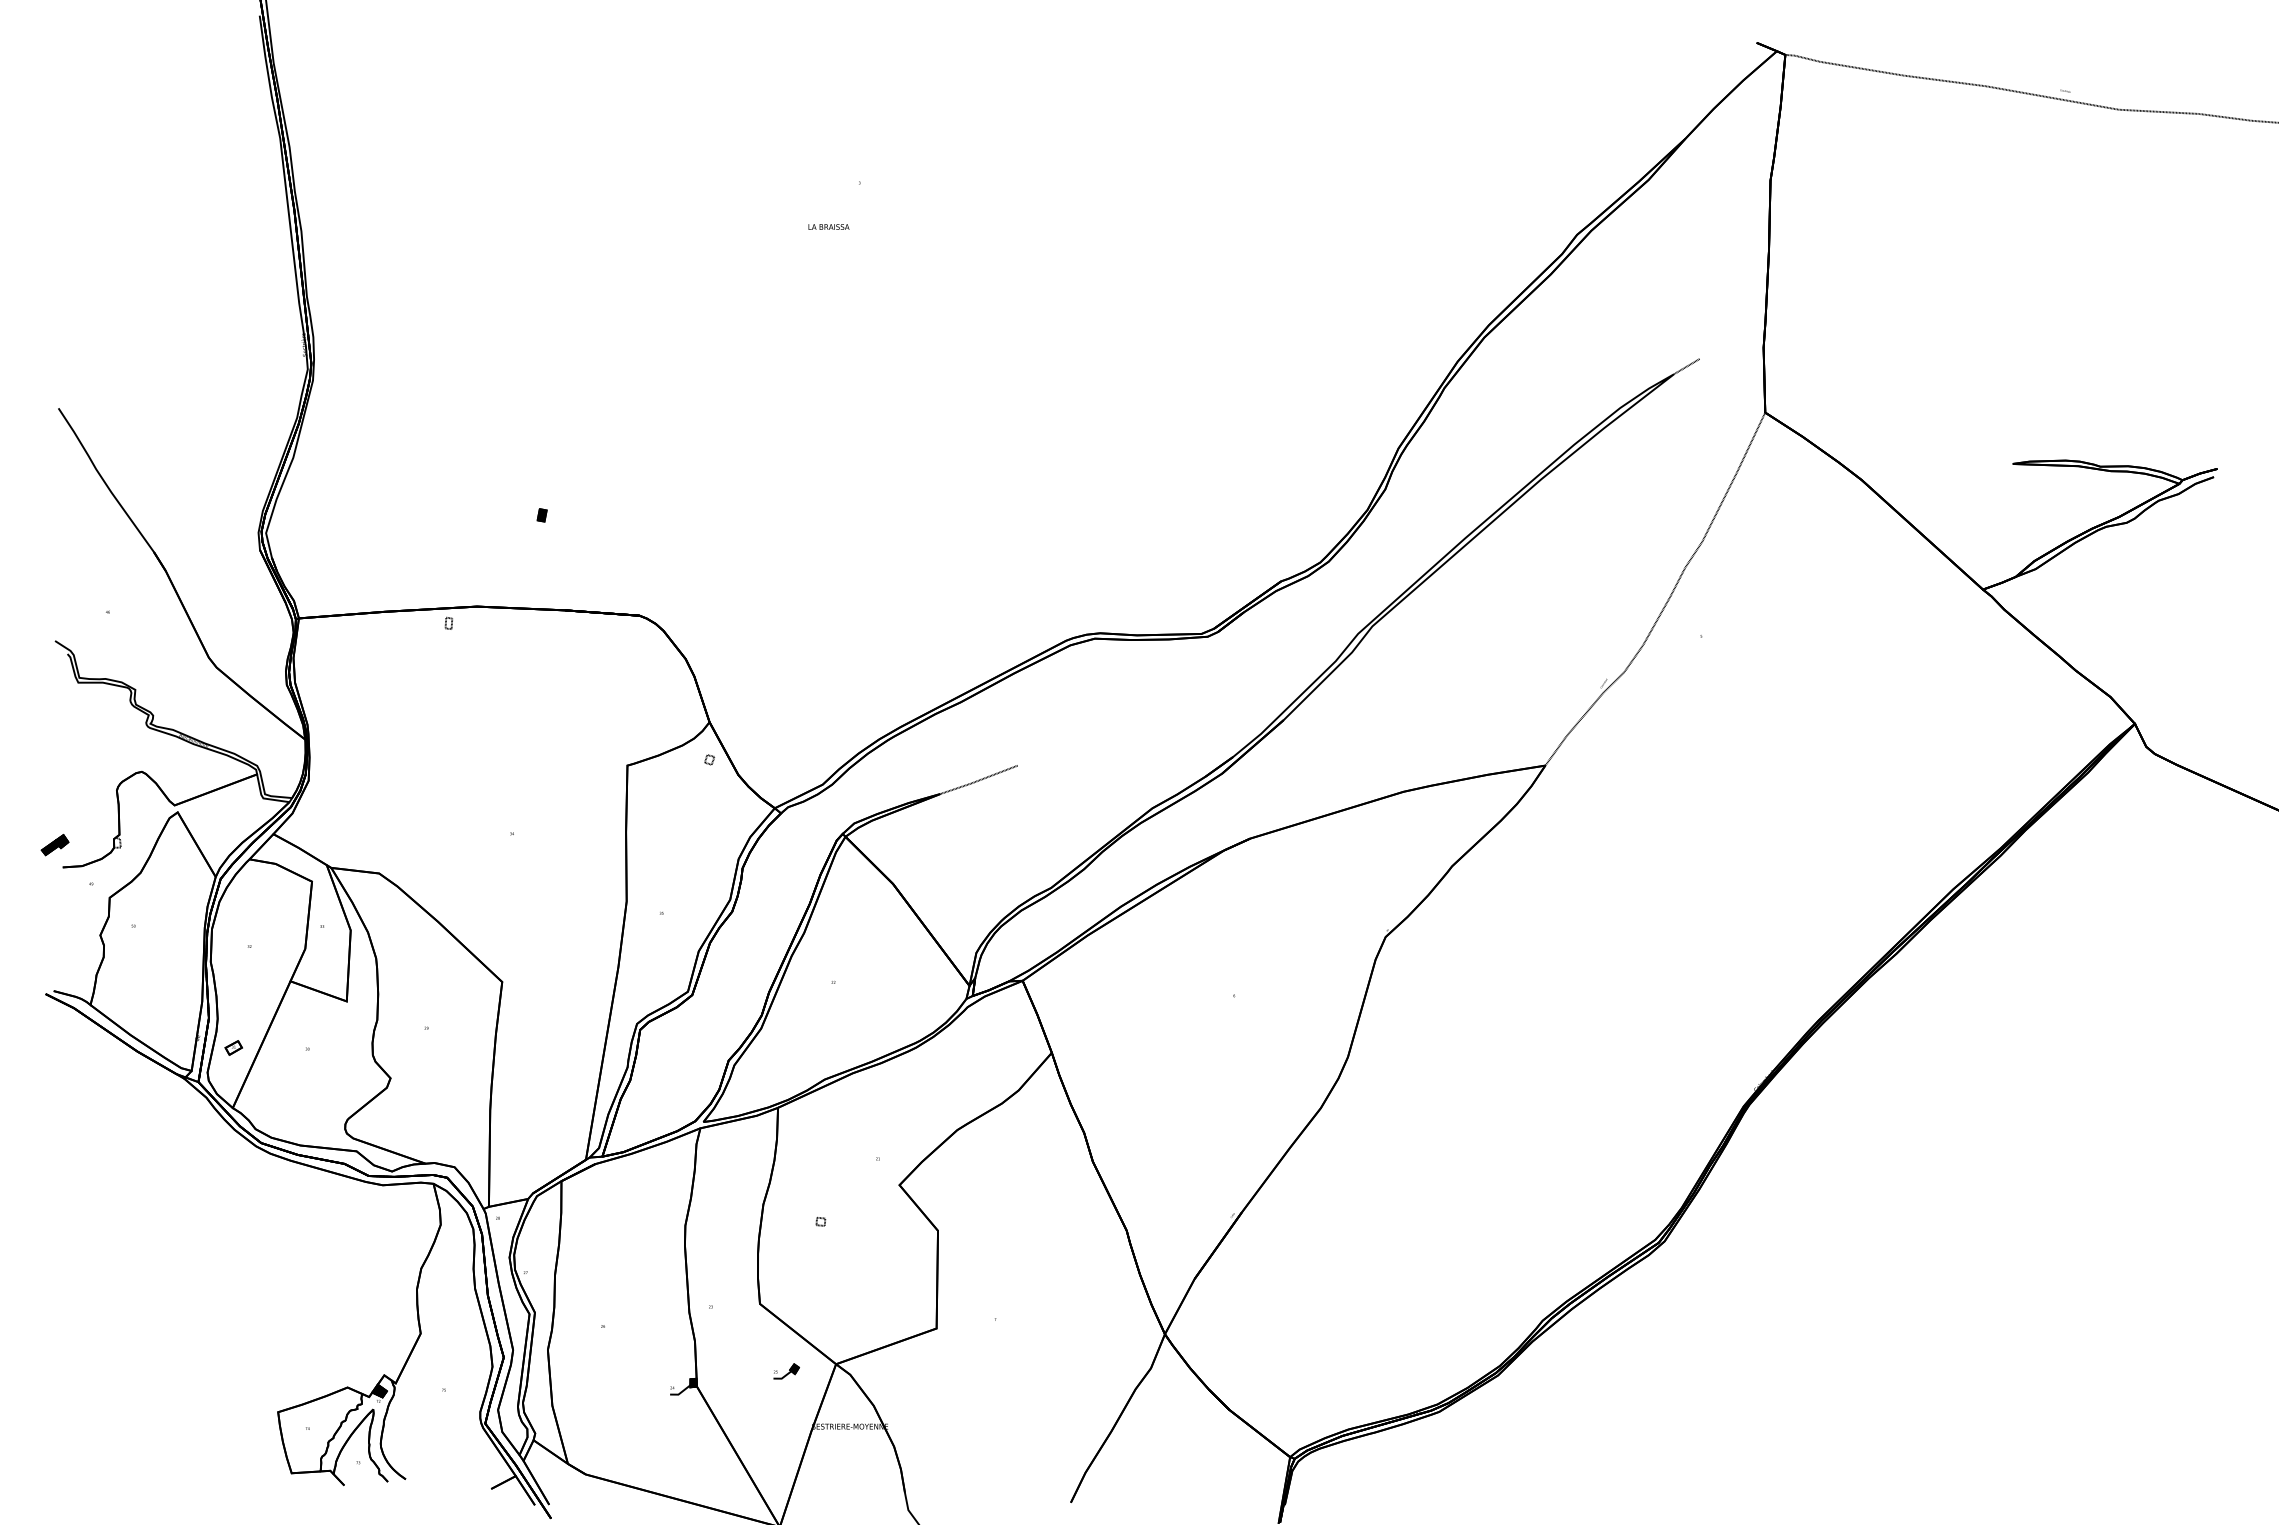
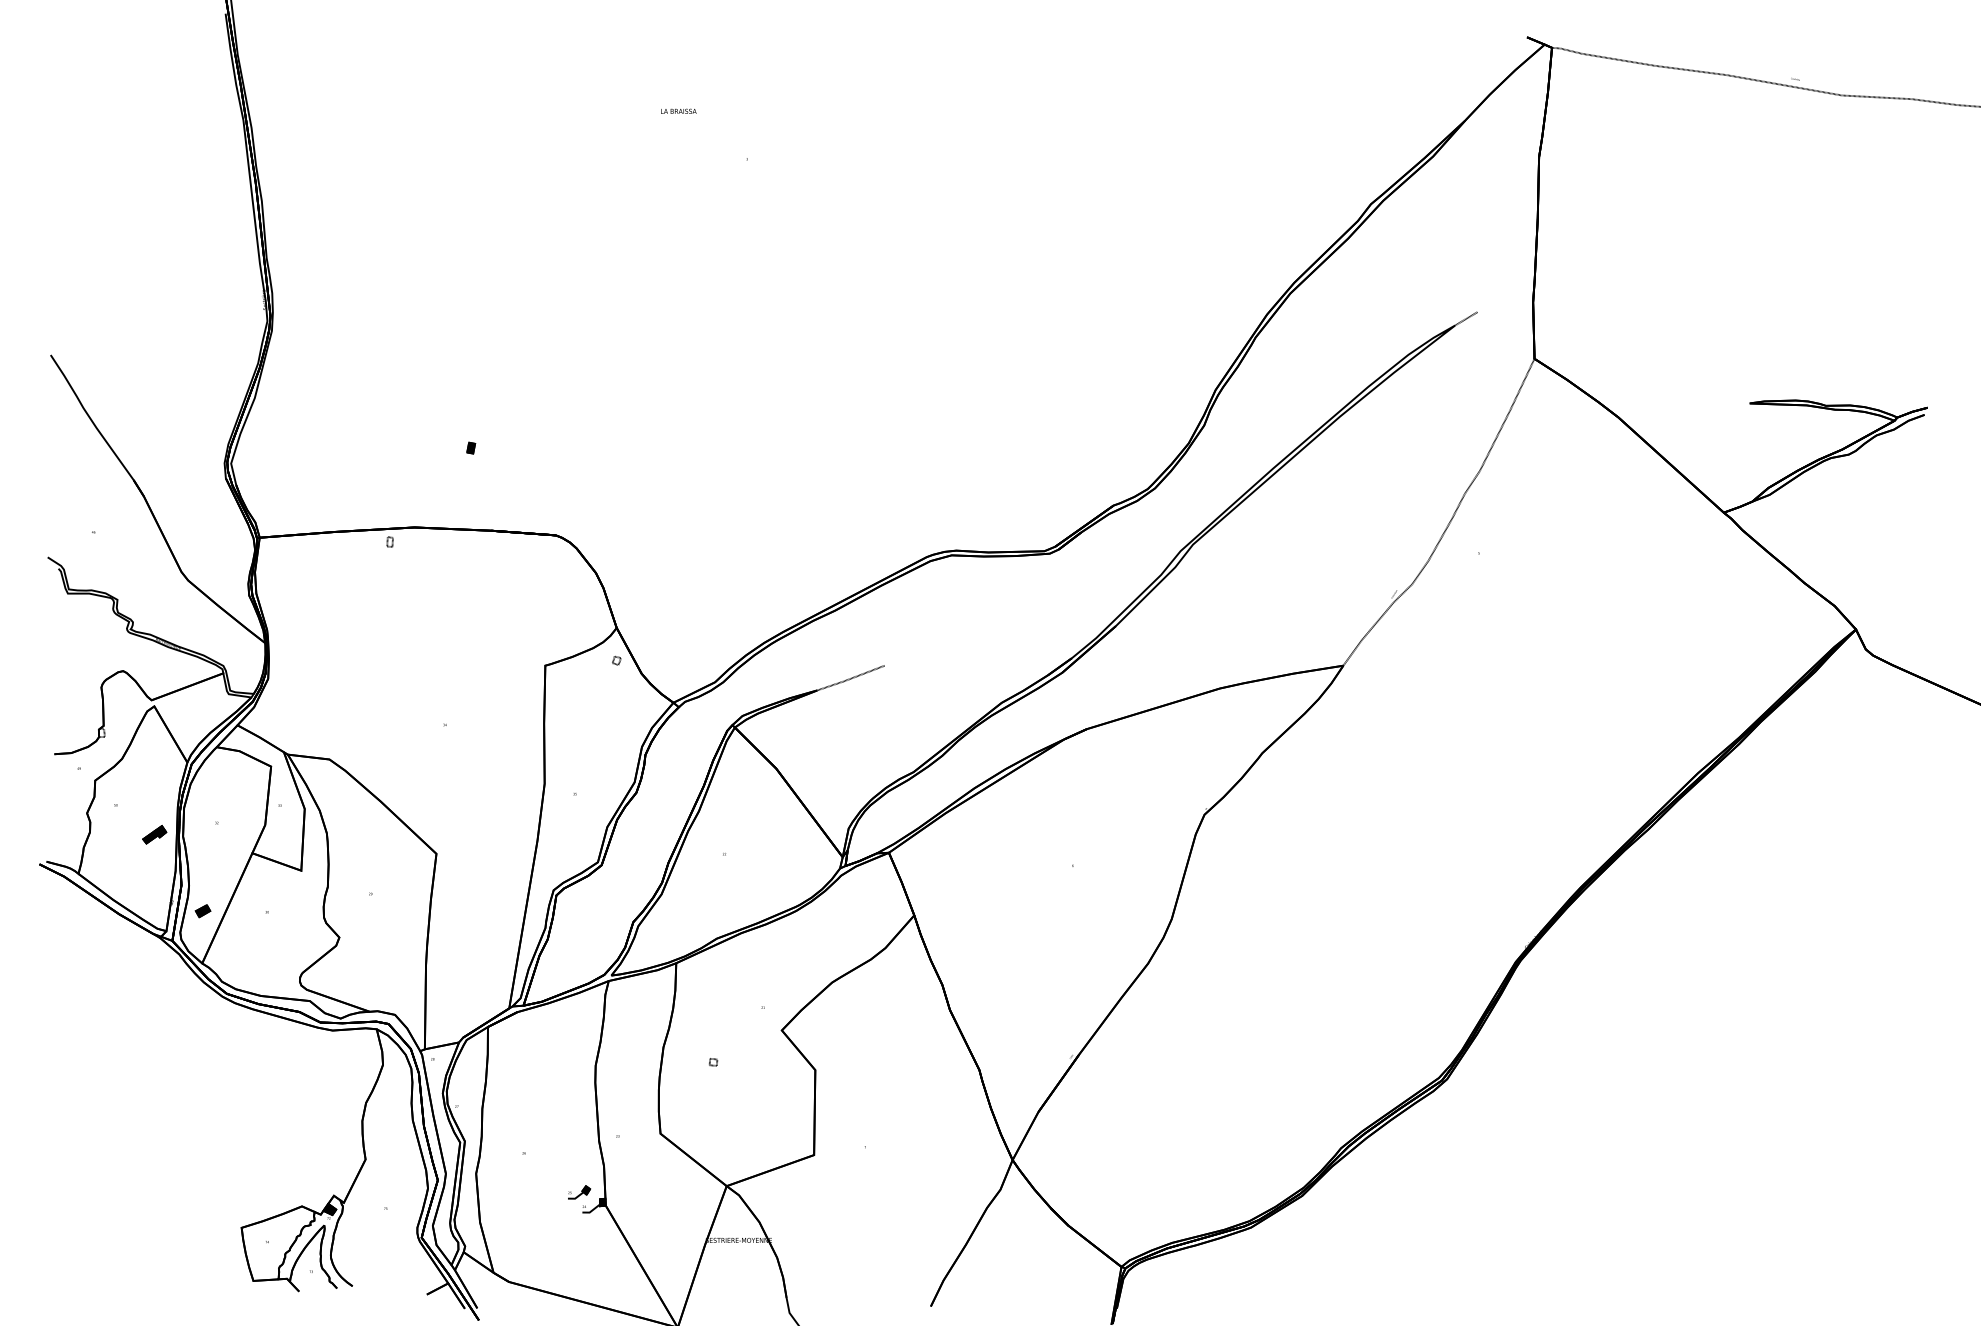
text: (828, 226) -> (678, 110), moved
part: (54, 845) -> (154, 835), moved
fill: (233, 1047) -> (202, 910), added
part: (786, 1371) -> (579, 1192), moved

